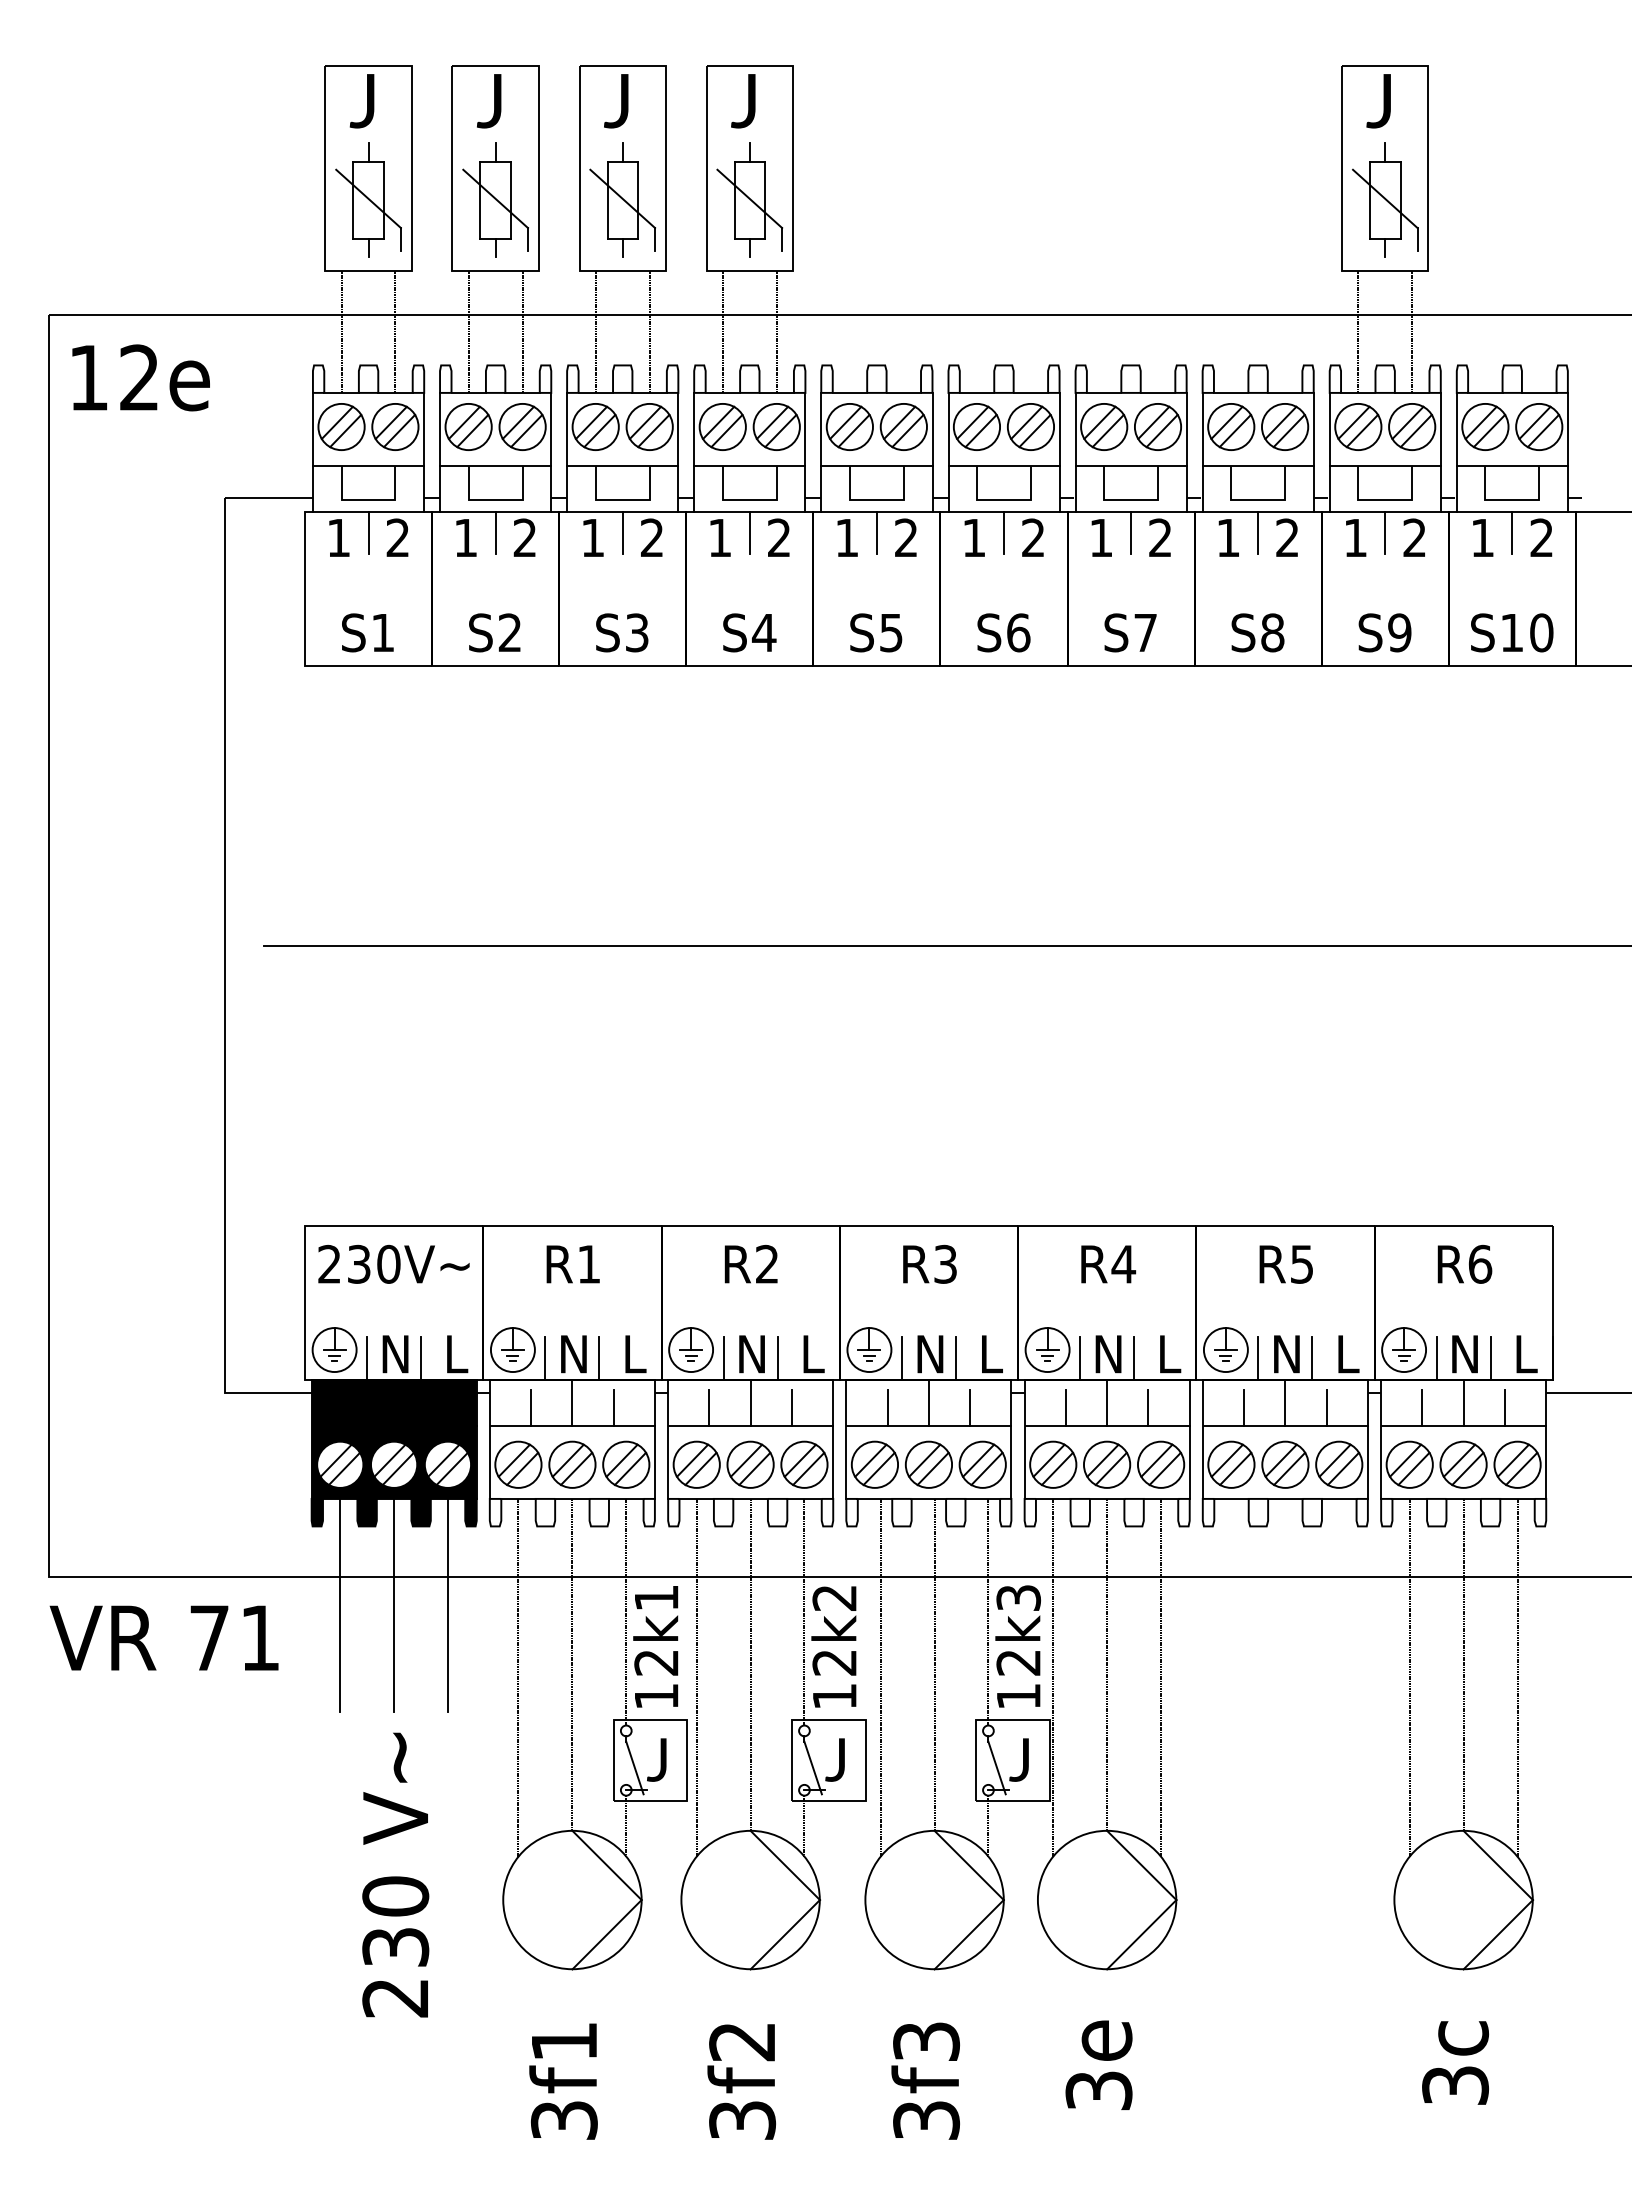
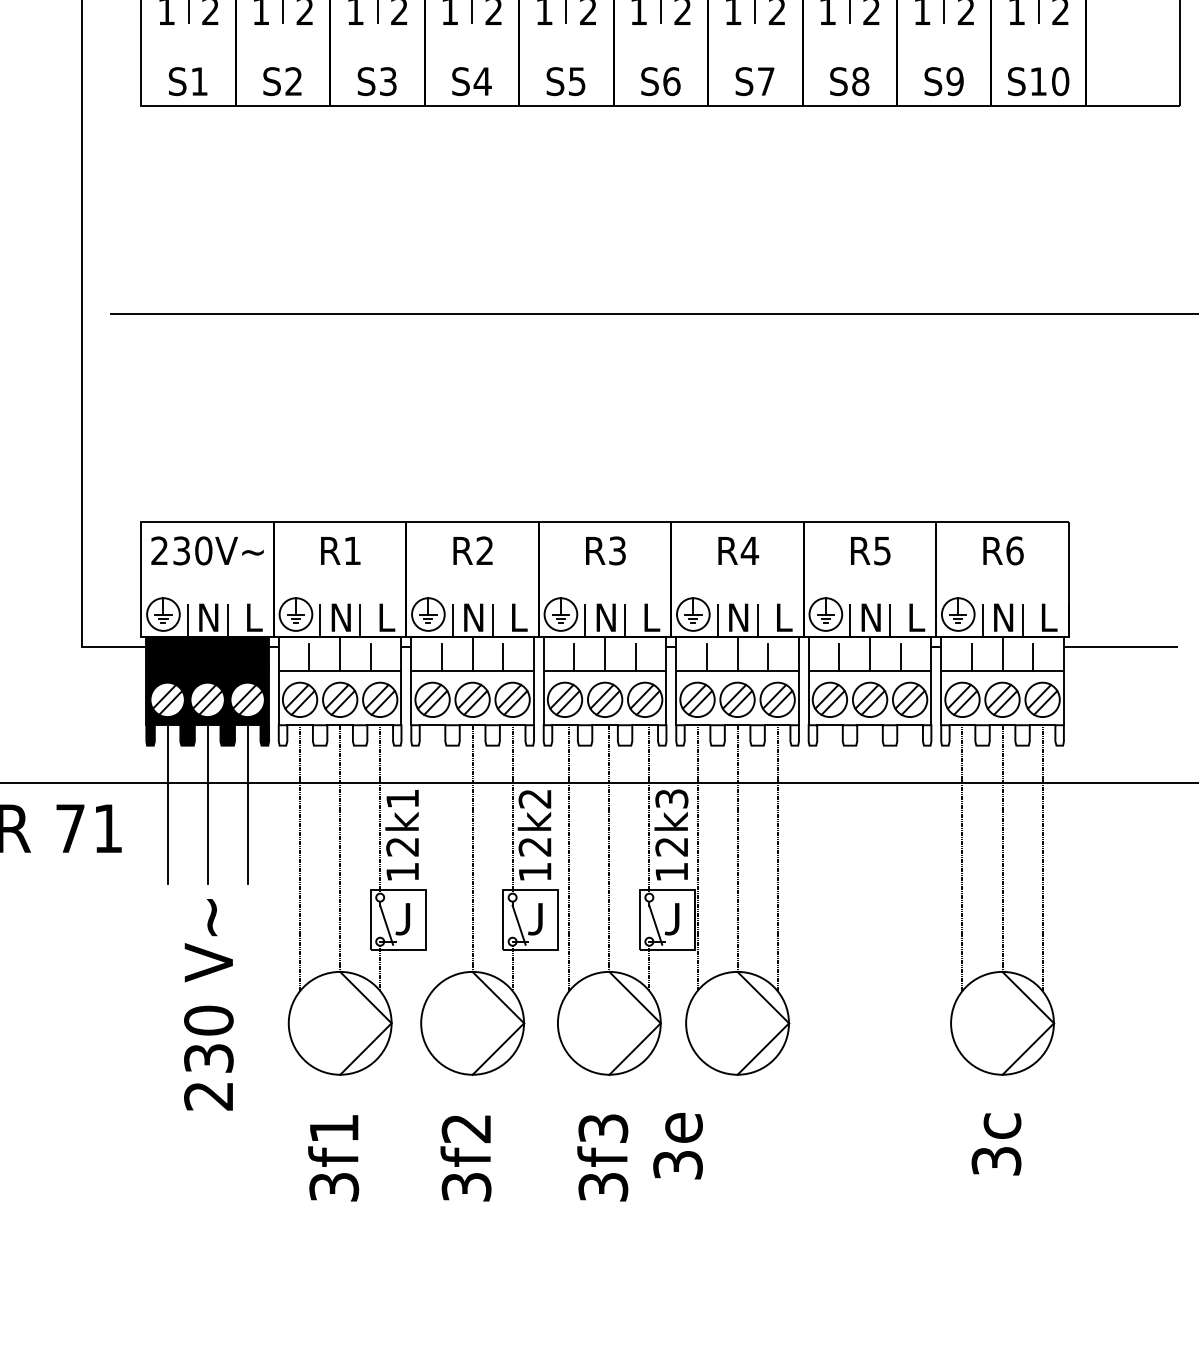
line: (696, 1677) -> (432, 857), removed
text: (1098, 2064) -> (677, 1145), moved

